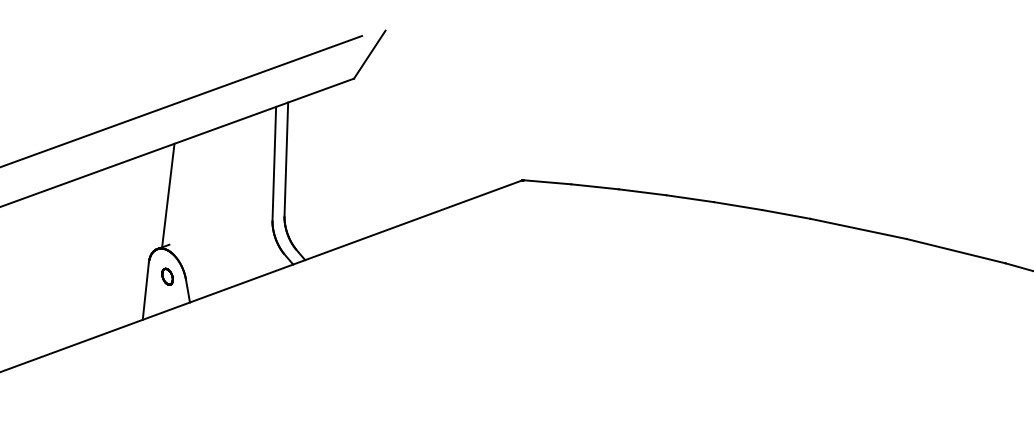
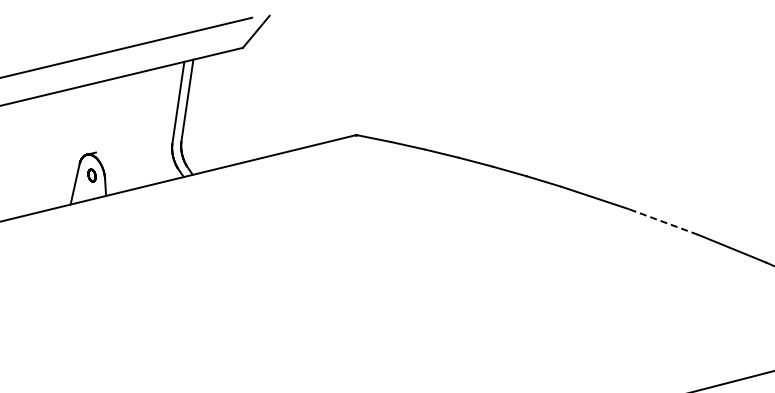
line: (167, 195) -> (98, 116), removed
line: (954, 250) -> (662, 221), solid -> dashed

